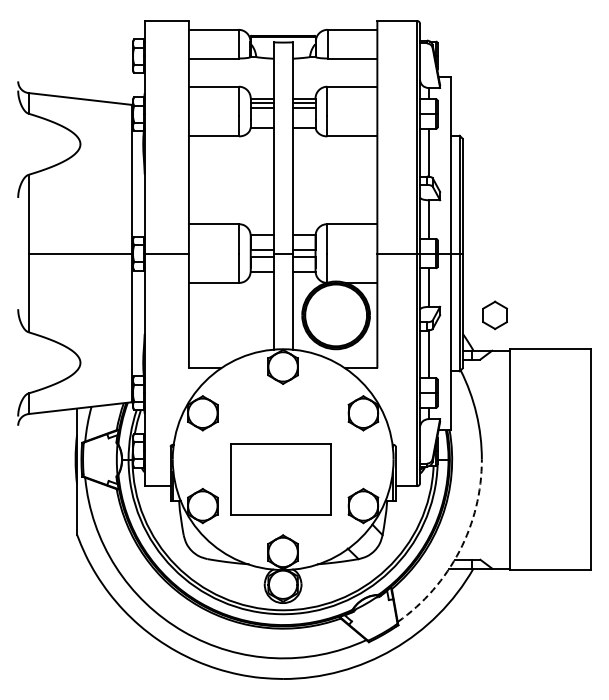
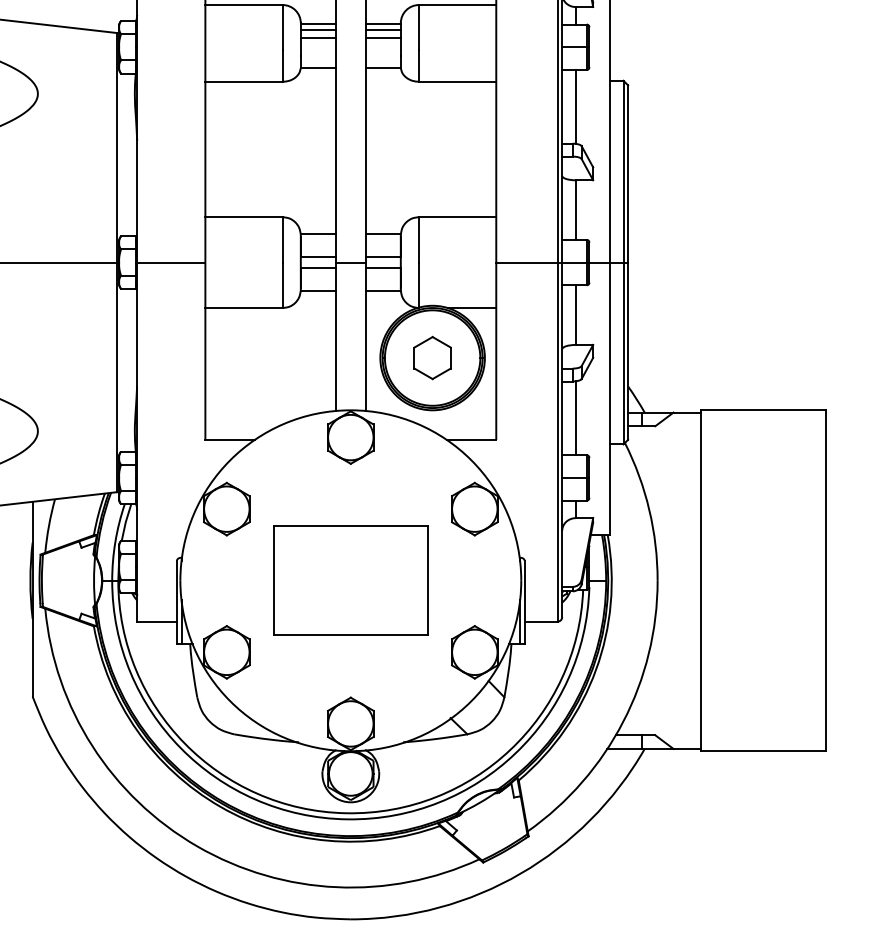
part: (494, 315) -> (431, 358), moved
part: (280, 479) -> (349, 580), moved
arc: (459, 551) -> (623, 722), dashed -> solid

